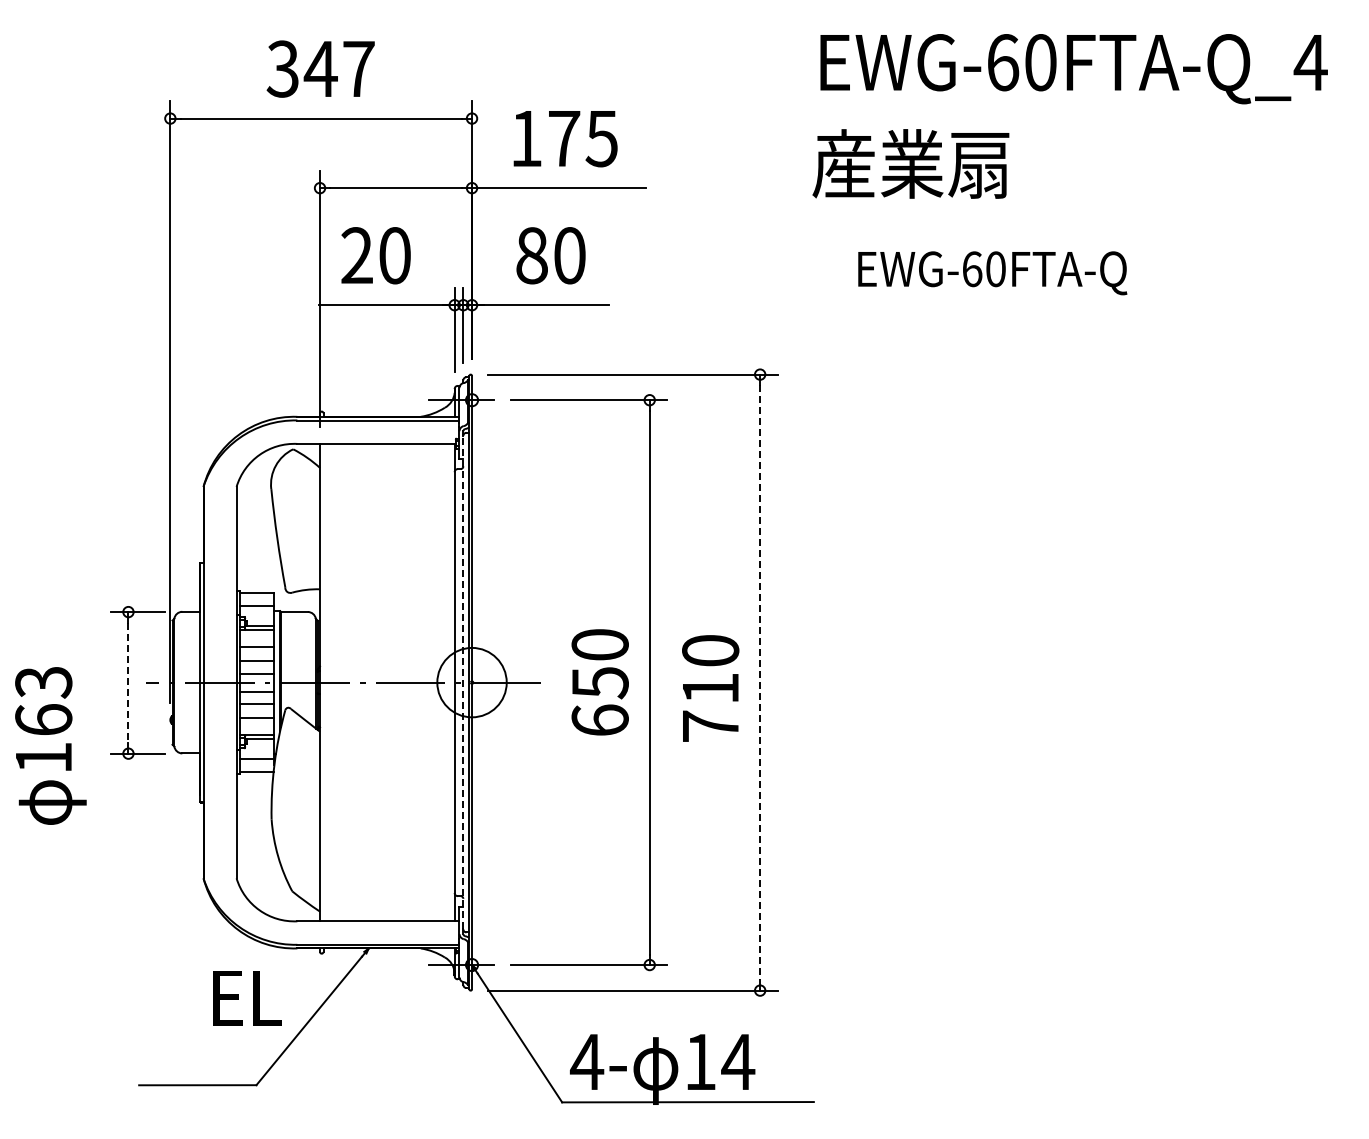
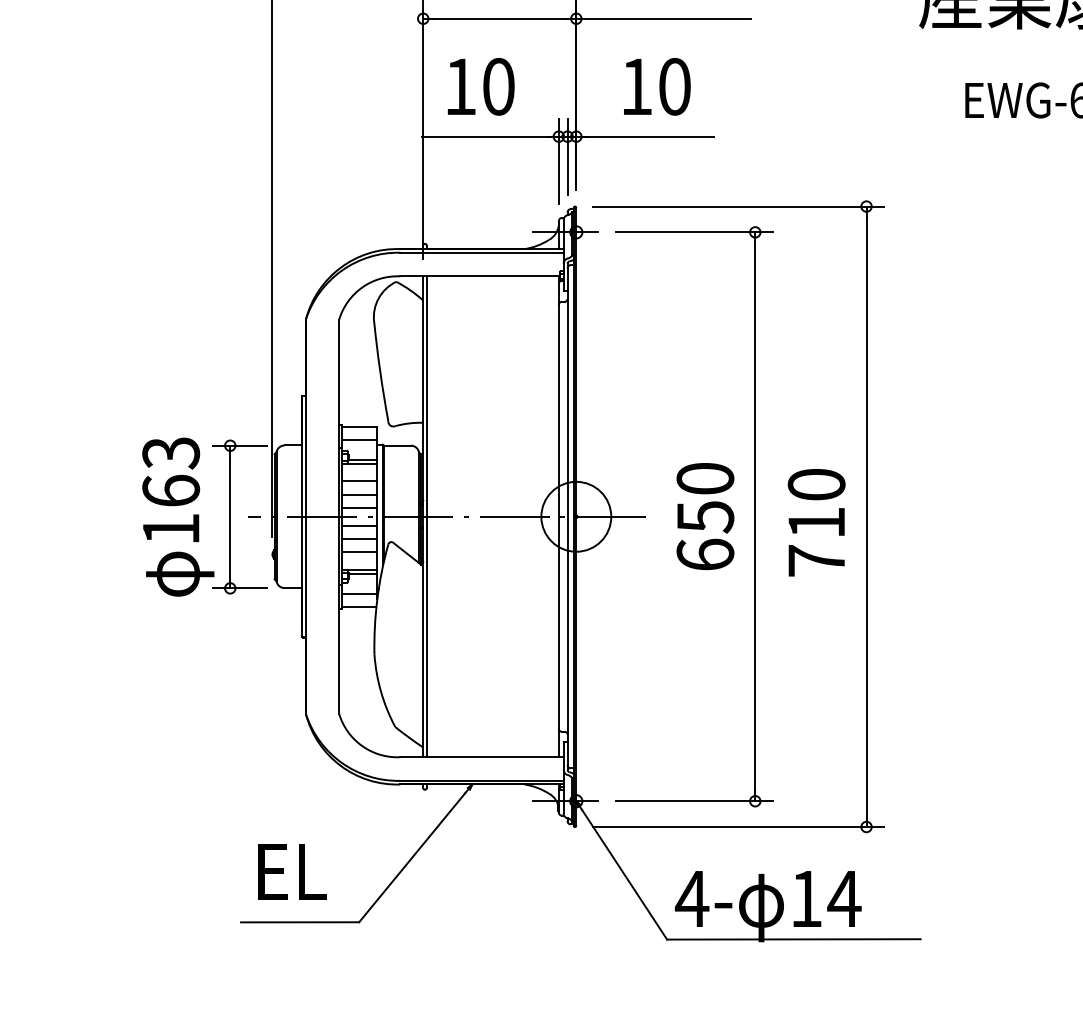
text: (356, 255) -> (459, 86), 20 -> 10
text: (531, 255) -> (636, 86), 80 -> 10
line: (323, 682) -> (426, 516), added
line: (463, 682) -> (567, 516), dashed -> solid
line: (760, 682) -> (866, 516), dashed -> solid
line: (128, 683) -> (230, 517), dashed -> solid
text: (50, 745) -> (177, 516), moved
text: (247, 998) -> (292, 872), moved

